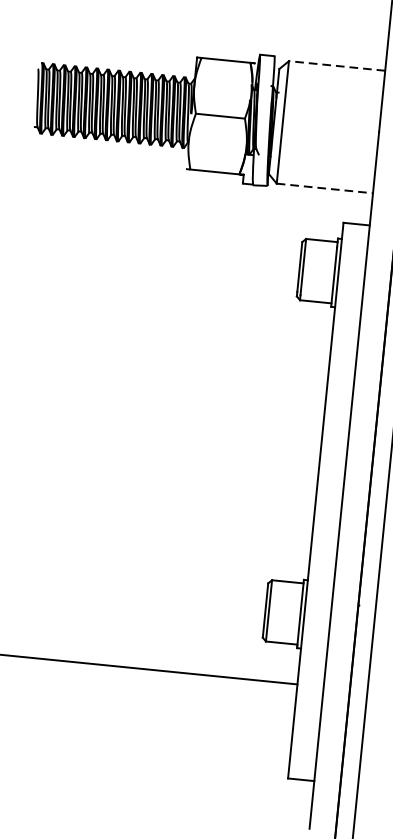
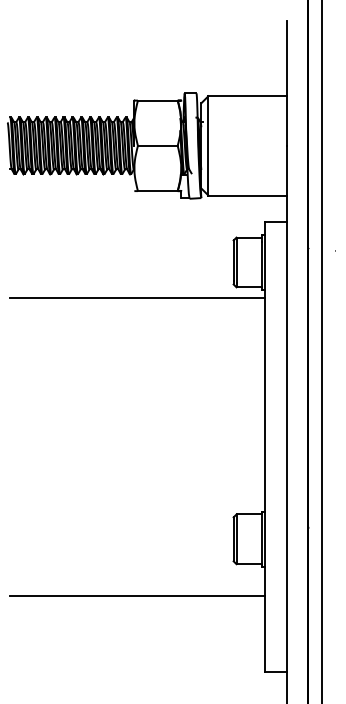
line: (337, 66) -> (247, 96), dashed -> solid
line: (324, 188) -> (247, 195), dashed -> solid
line: (176, 300) -> (137, 297), added

